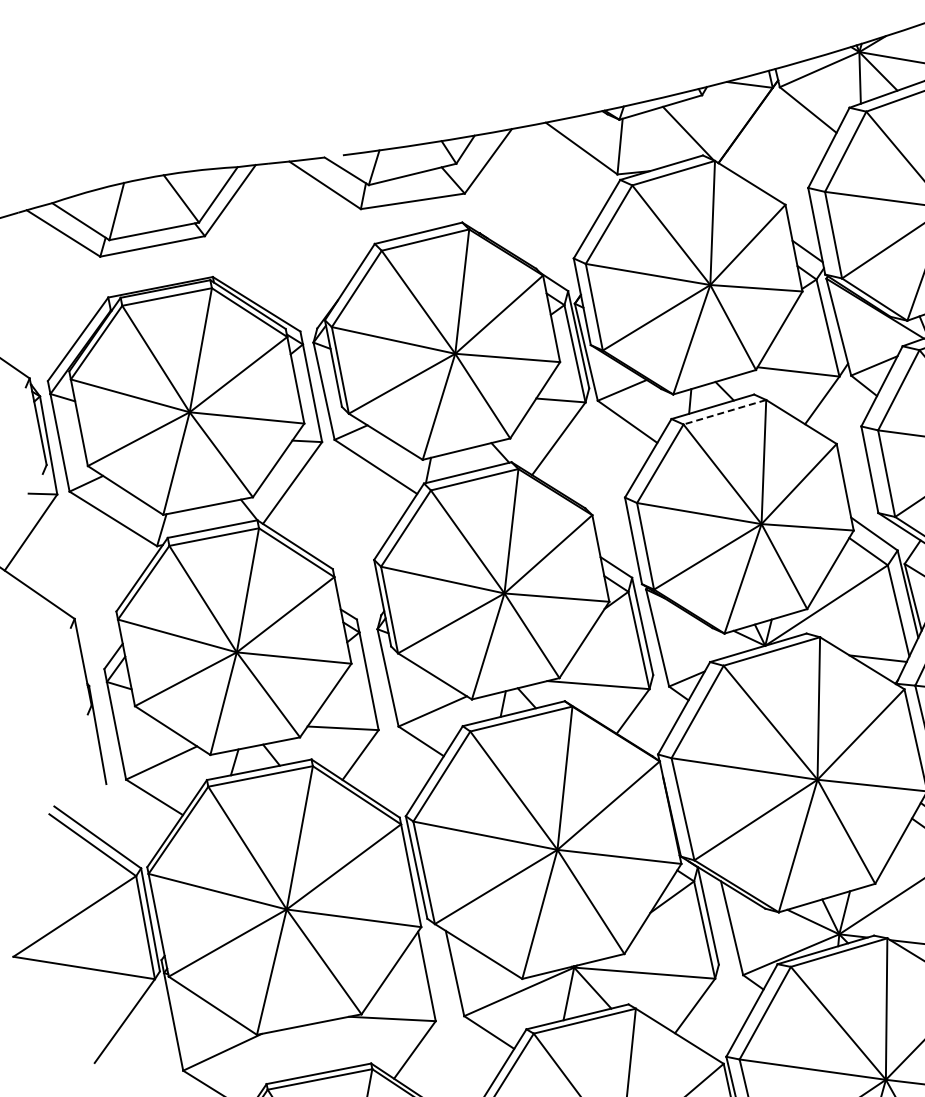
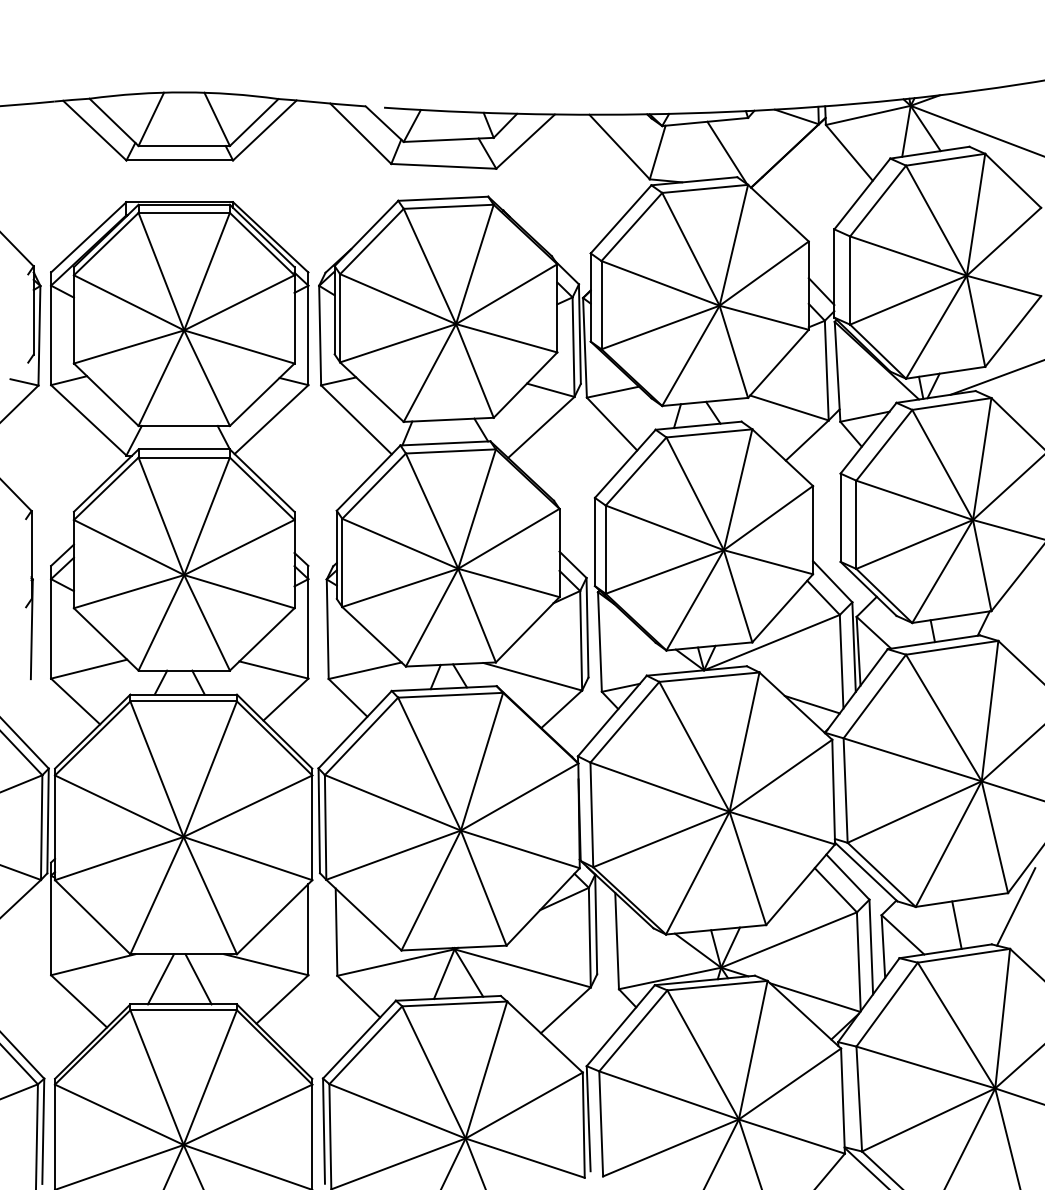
line: (724, 412) -> (708, 433), dashed -> solid
line: (328, 1046) -> (198, 979), added
line: (291, 1053) -> (160, 979), added

